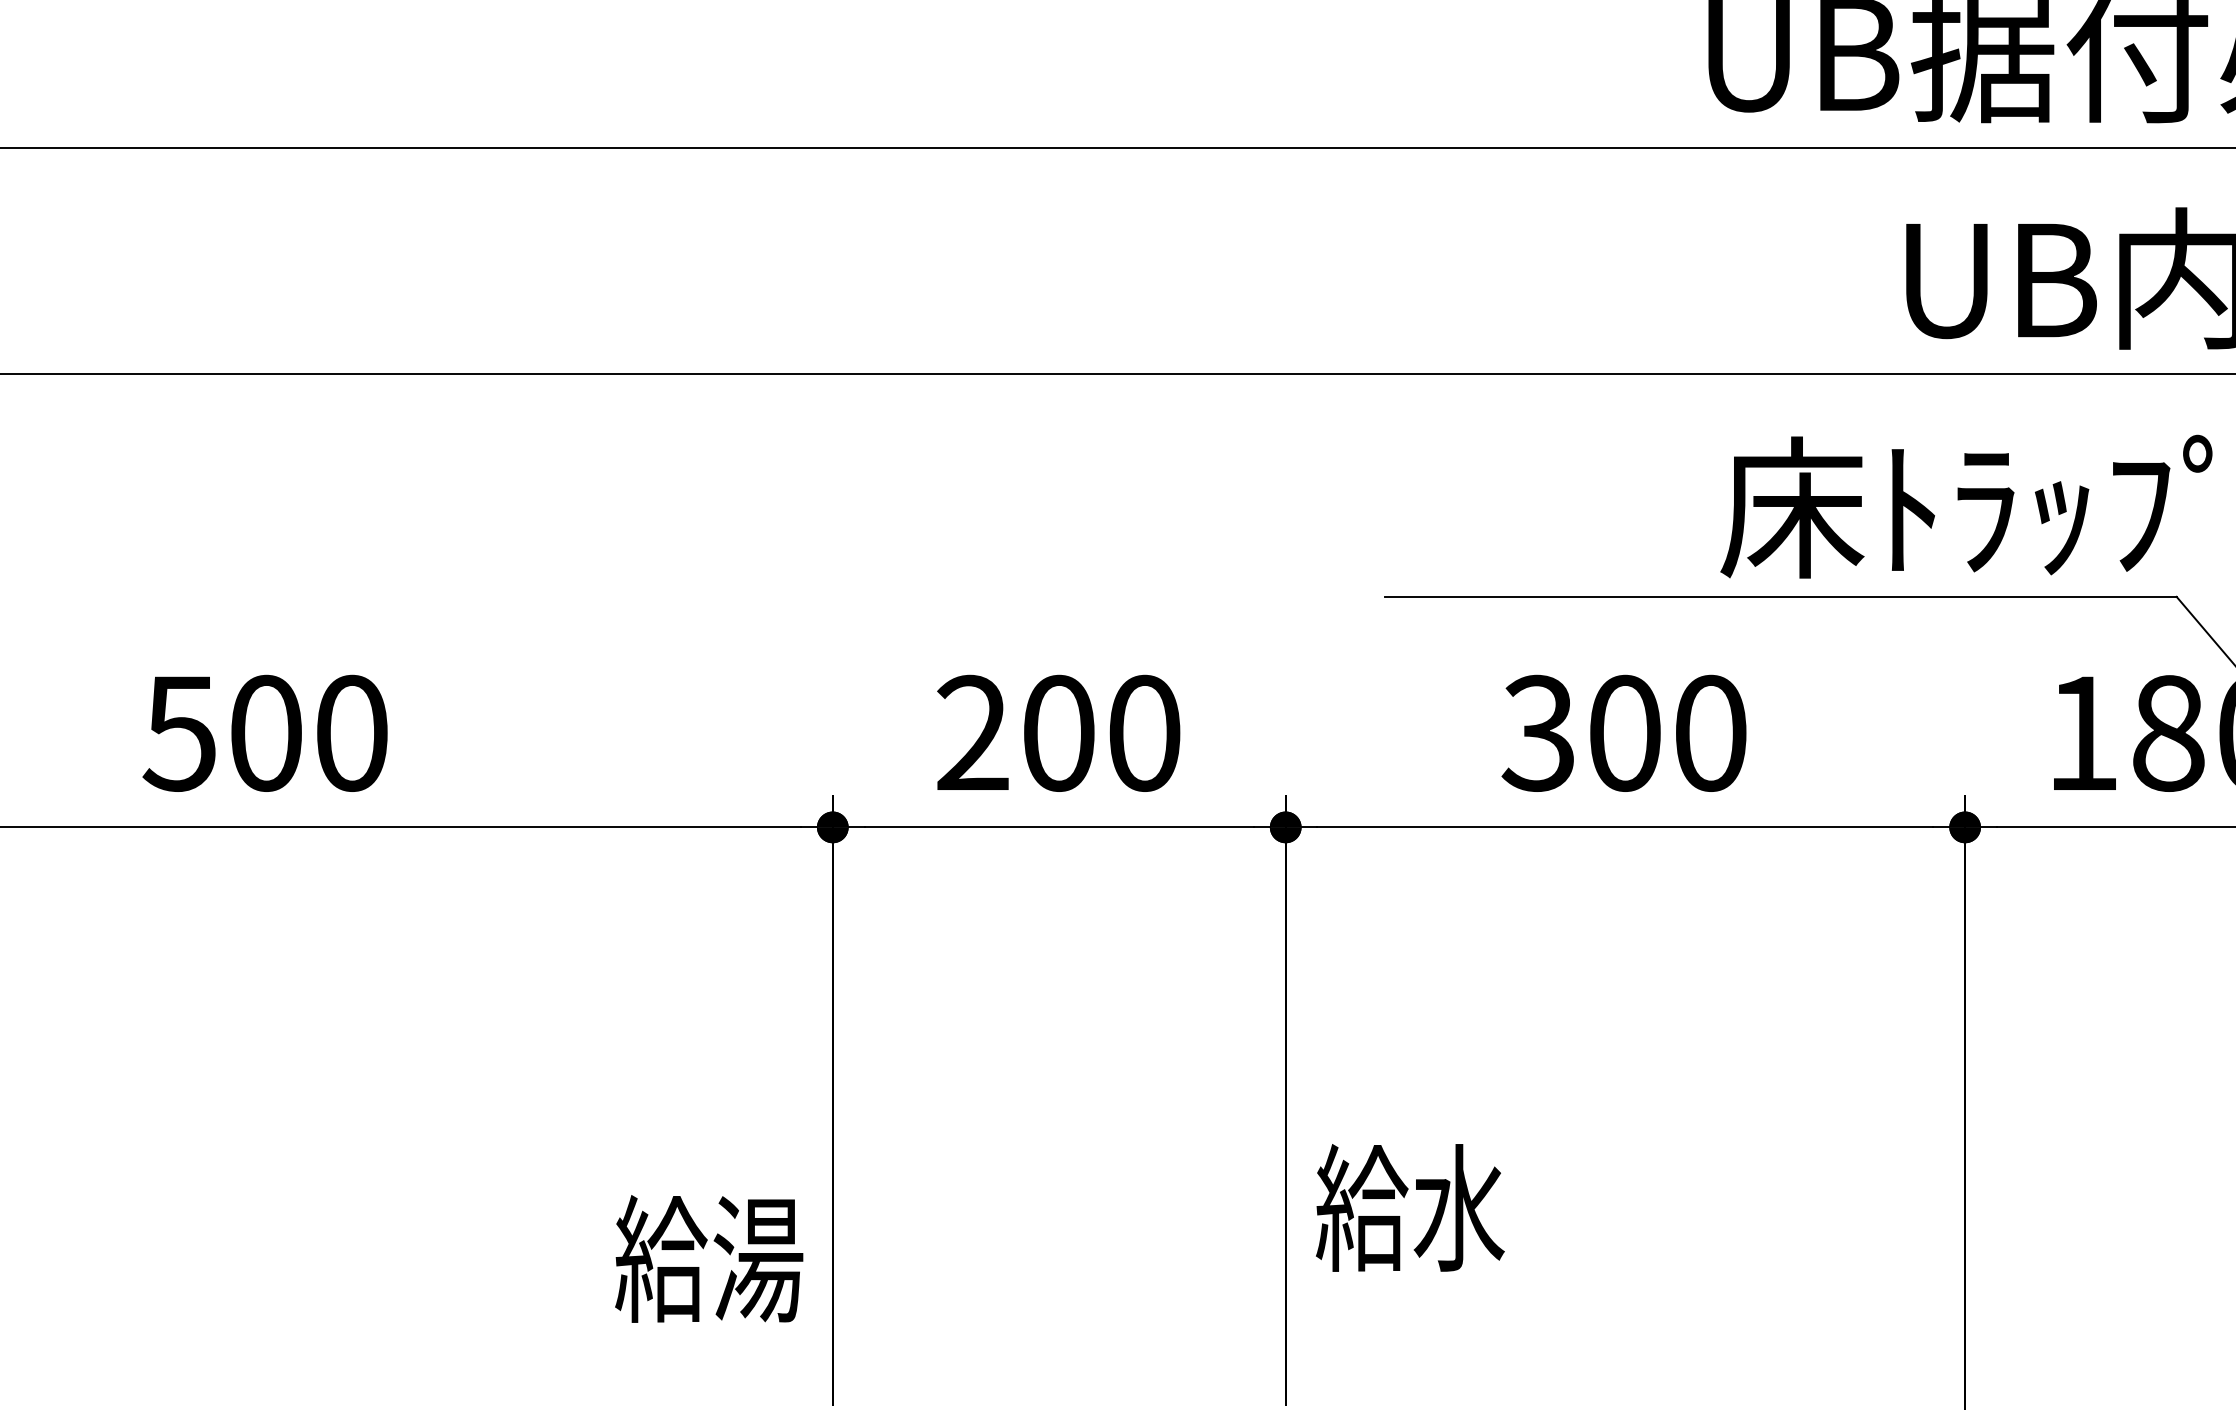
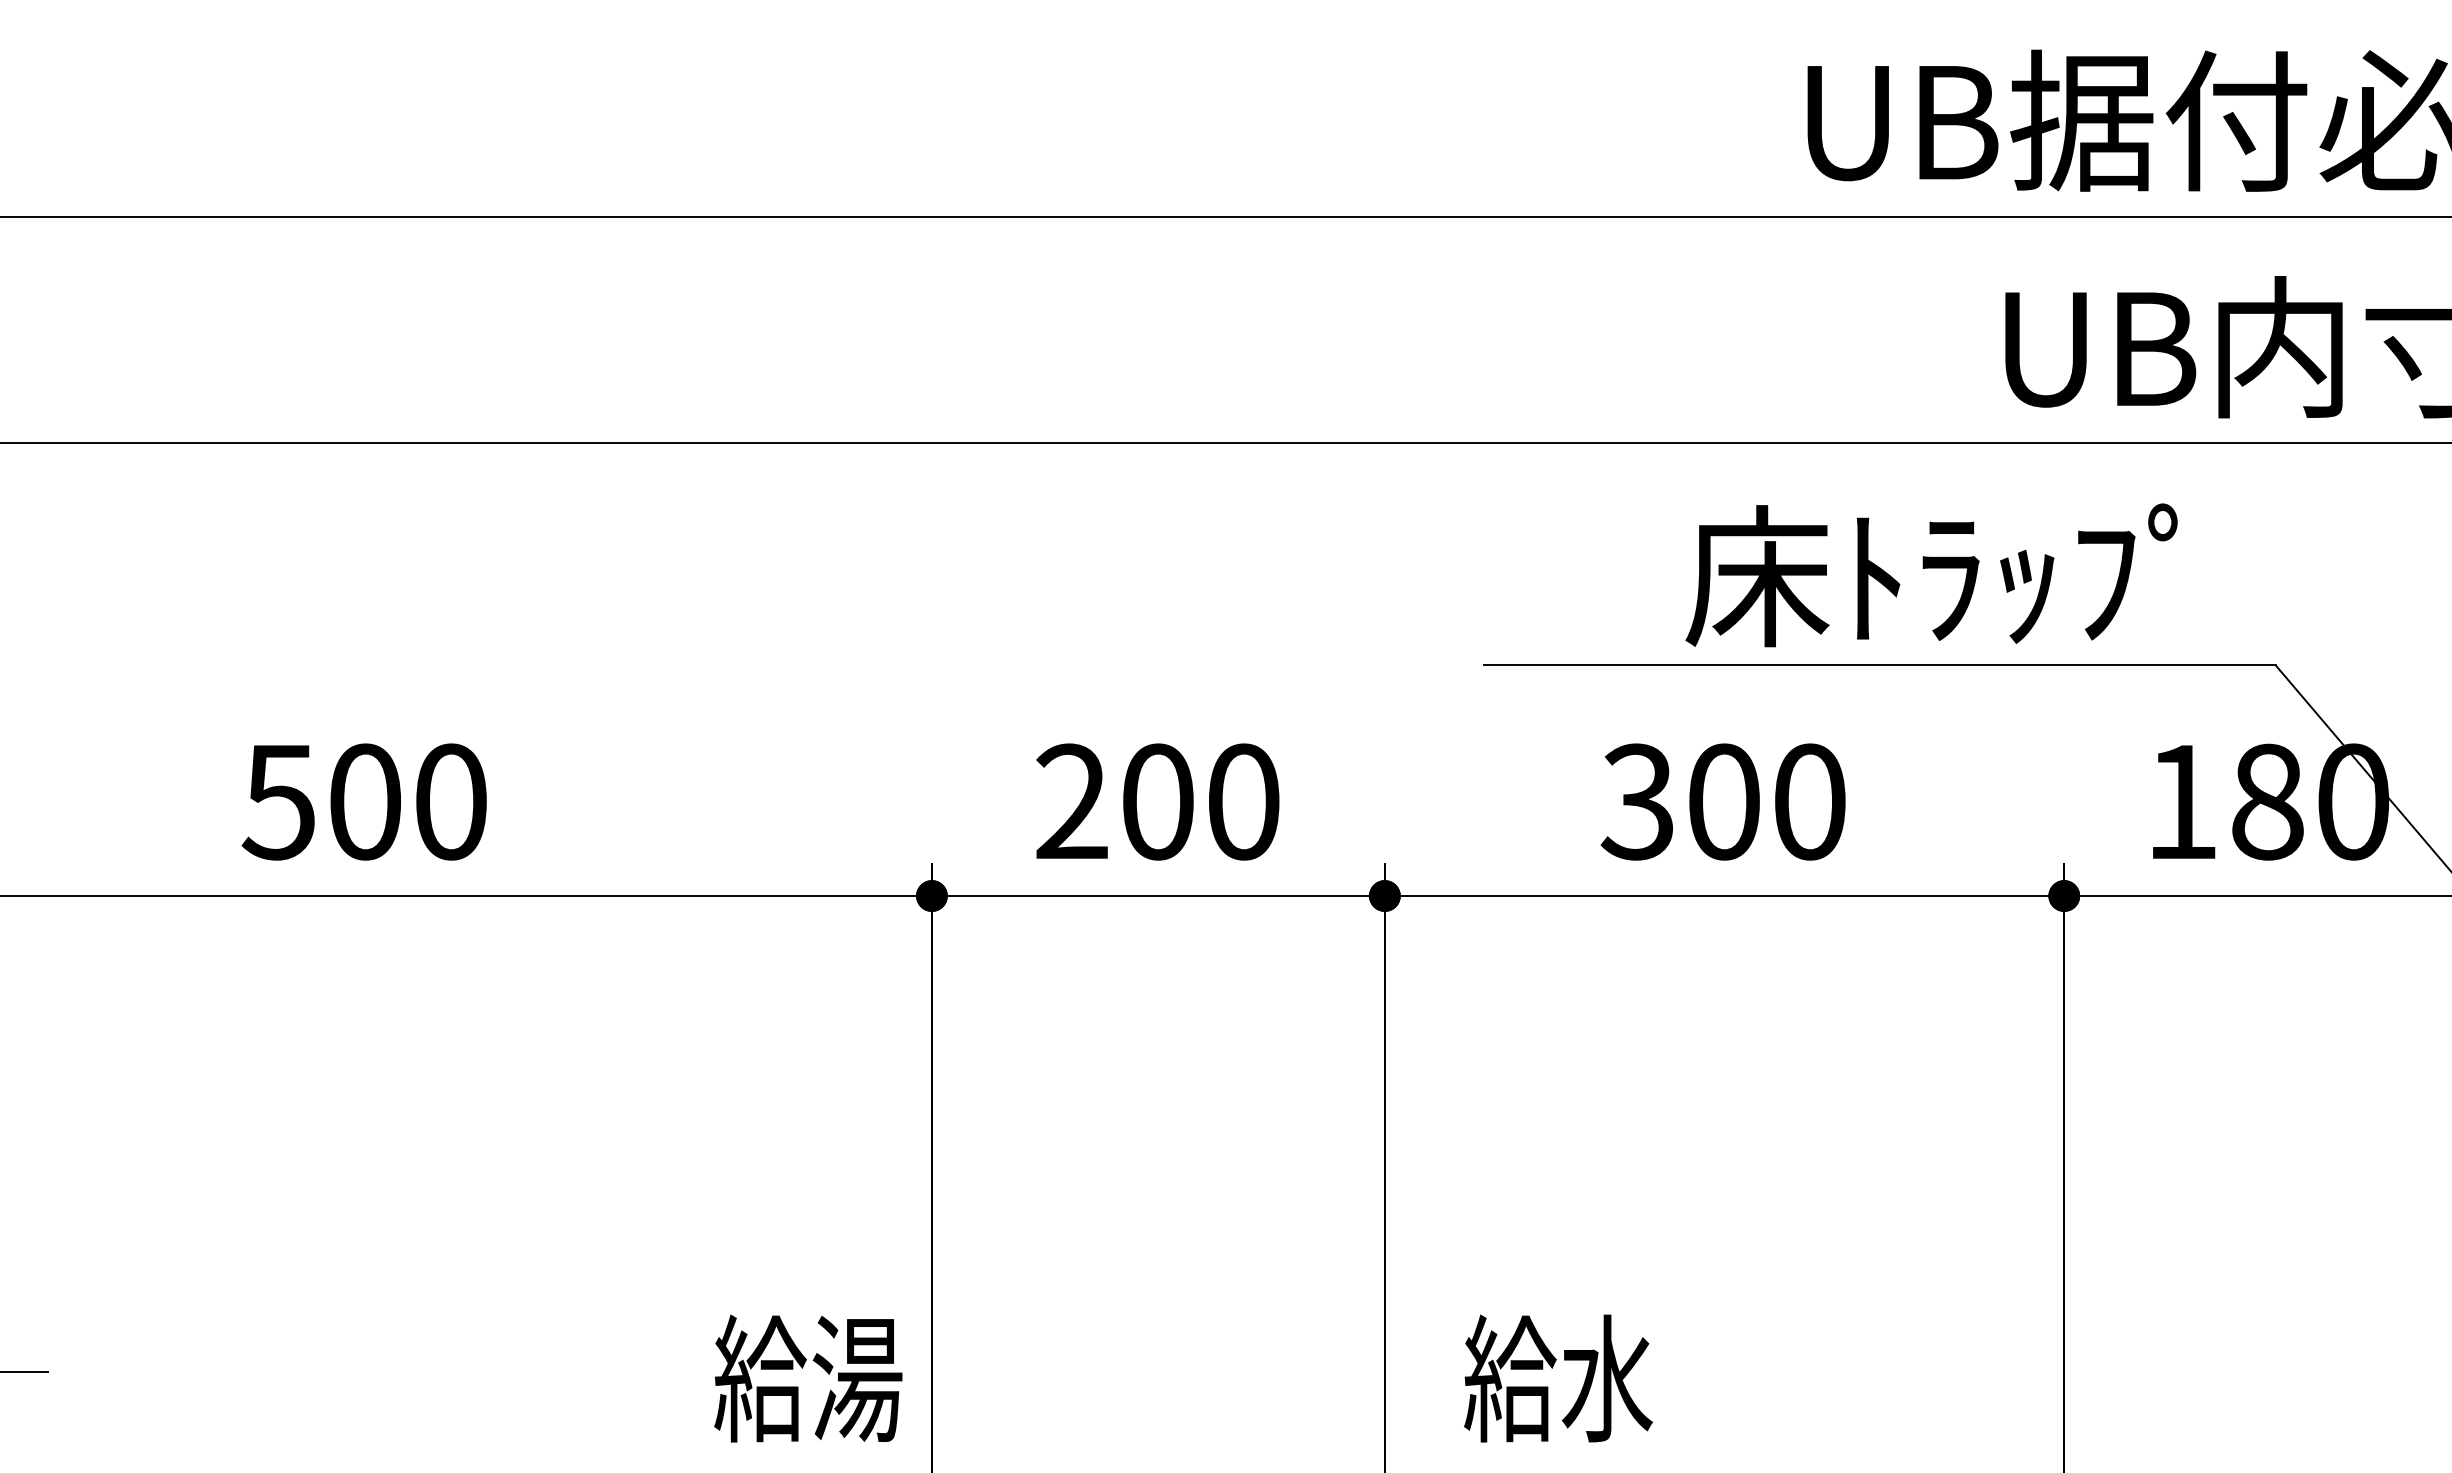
text: (1966, 506) -> (1931, 575), moved
text: (1410, 1207) -> (1558, 1378), moved
text: (709, 1258) -> (808, 1378), moved

